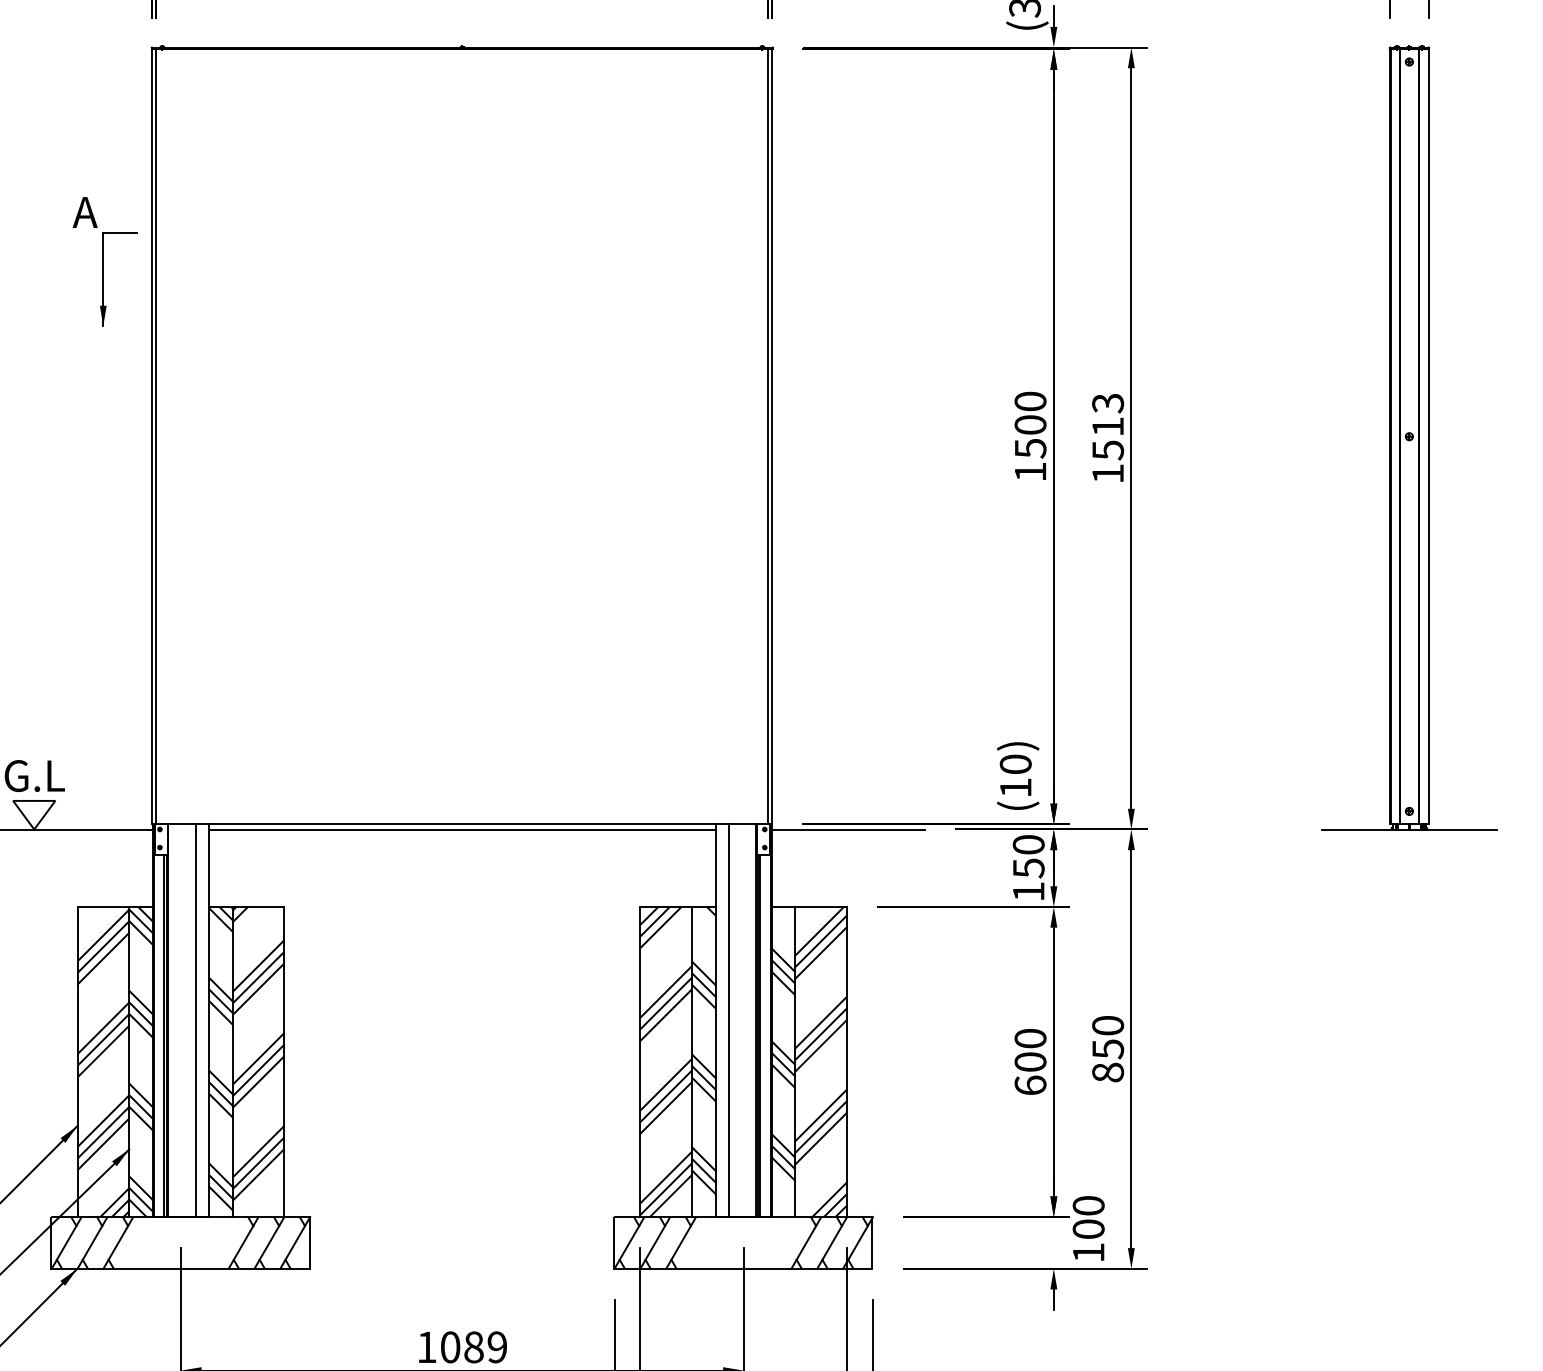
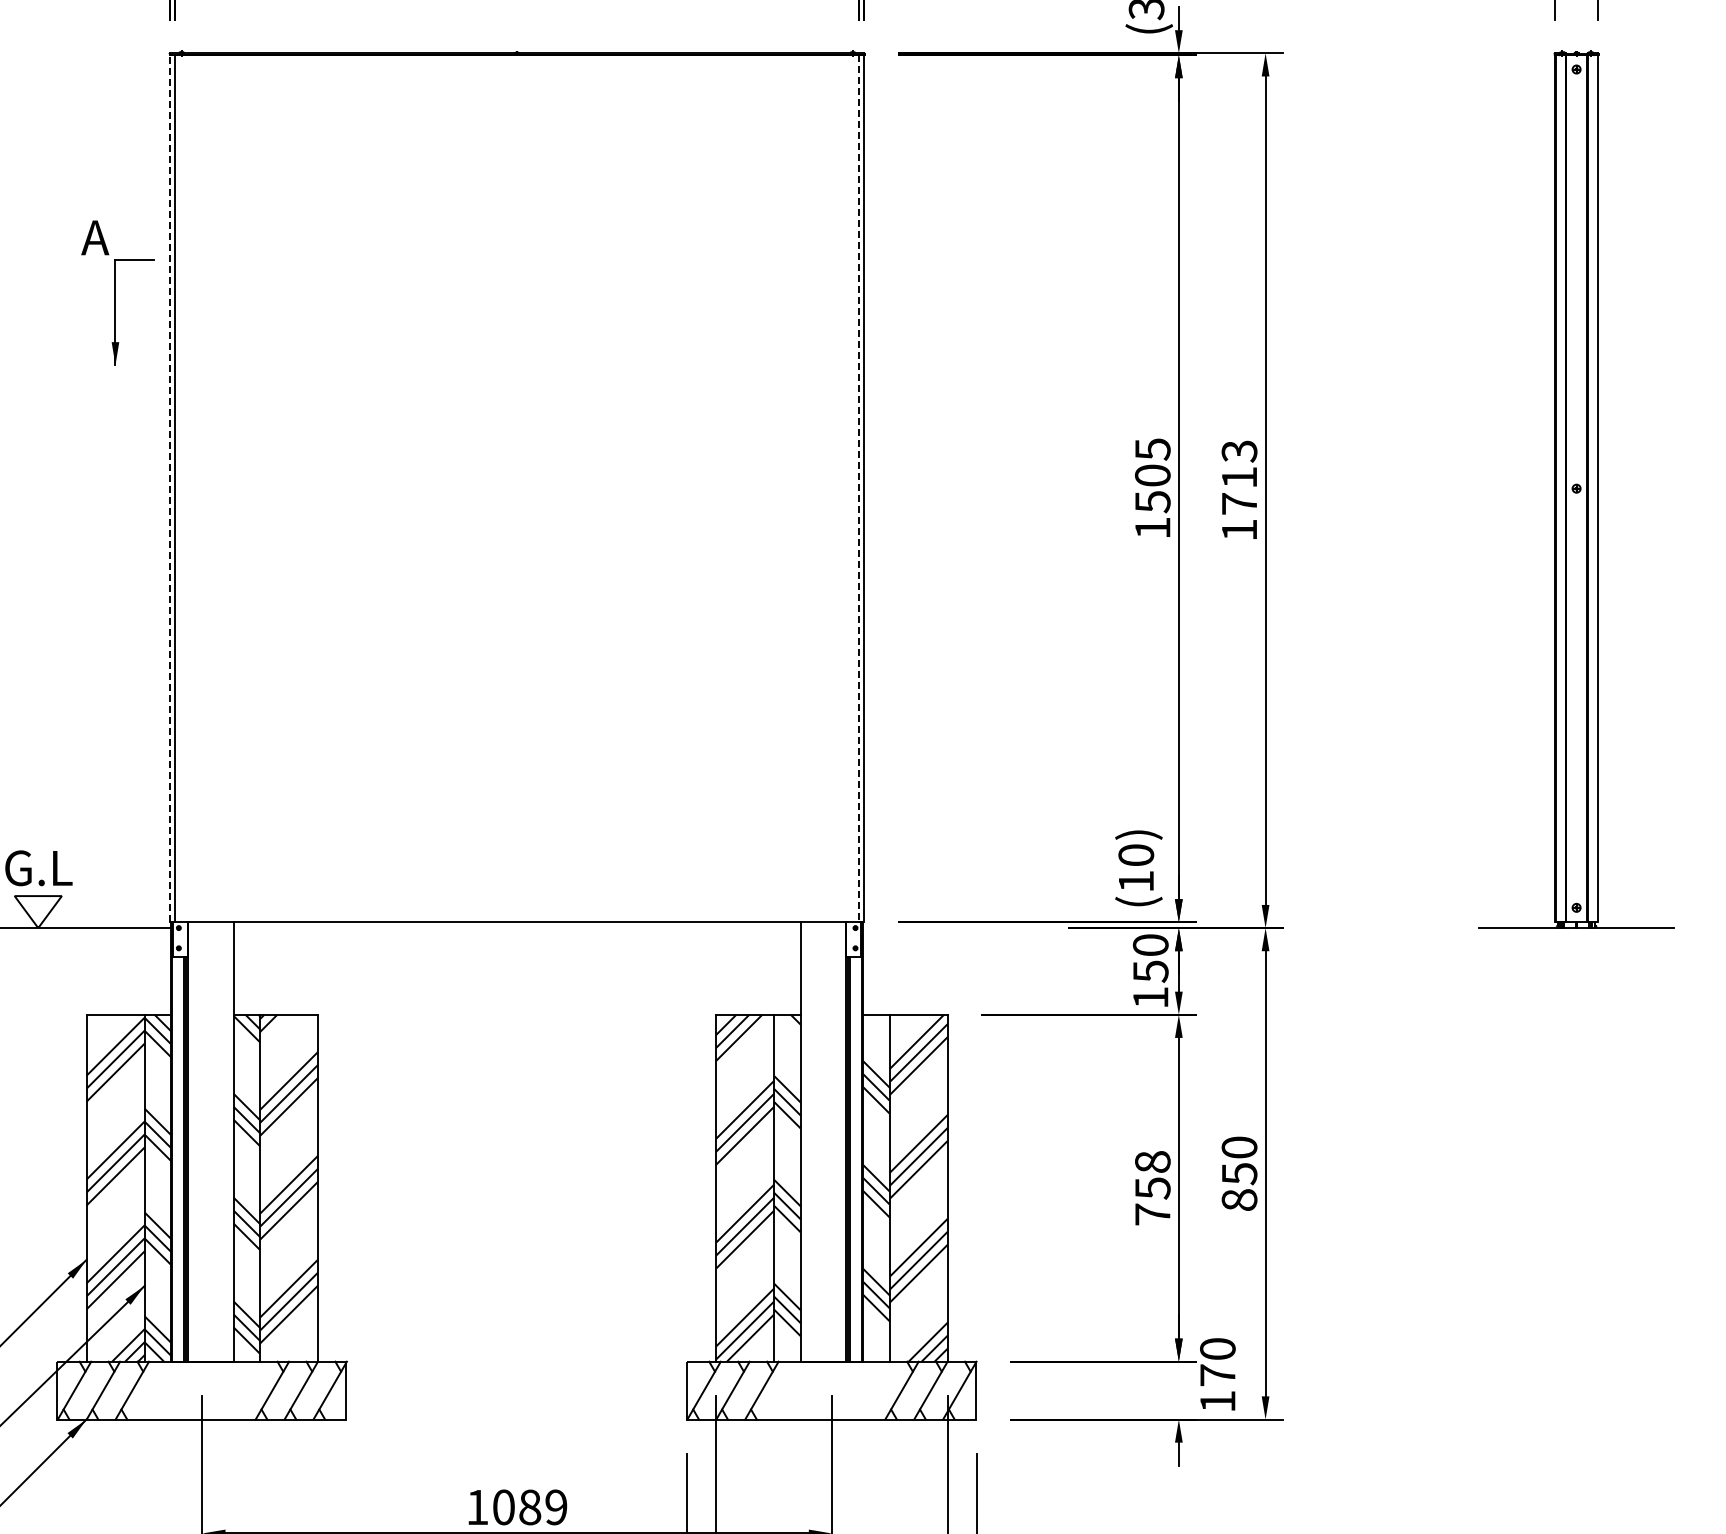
text: (1030, 401) -> (1152, 449), 1500 -> 1505
line: (152, 436) -> (170, 488), solid -> dashed
line: (768, 436) -> (859, 488), solid -> dashed
text: (1108, 450) -> (1239, 504), 1513 -> 1713
line: (461, 829) -> (516, 928), removed
line: (847, 829) -> (948, 928), removed
line: (196, 1020) -> (219, 1141), removed
line: (729, 1020) -> (815, 1141), removed
text: (1030, 1062) -> (1152, 1188), 600 -> 758
text: (1088, 1229) -> (1217, 1375), 100 -> 170

